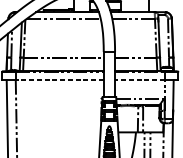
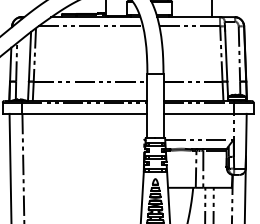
line: (59, 80) -> (84, 113), dashed -> solid
line: (139, 80) -> (198, 113), dashed -> solid

